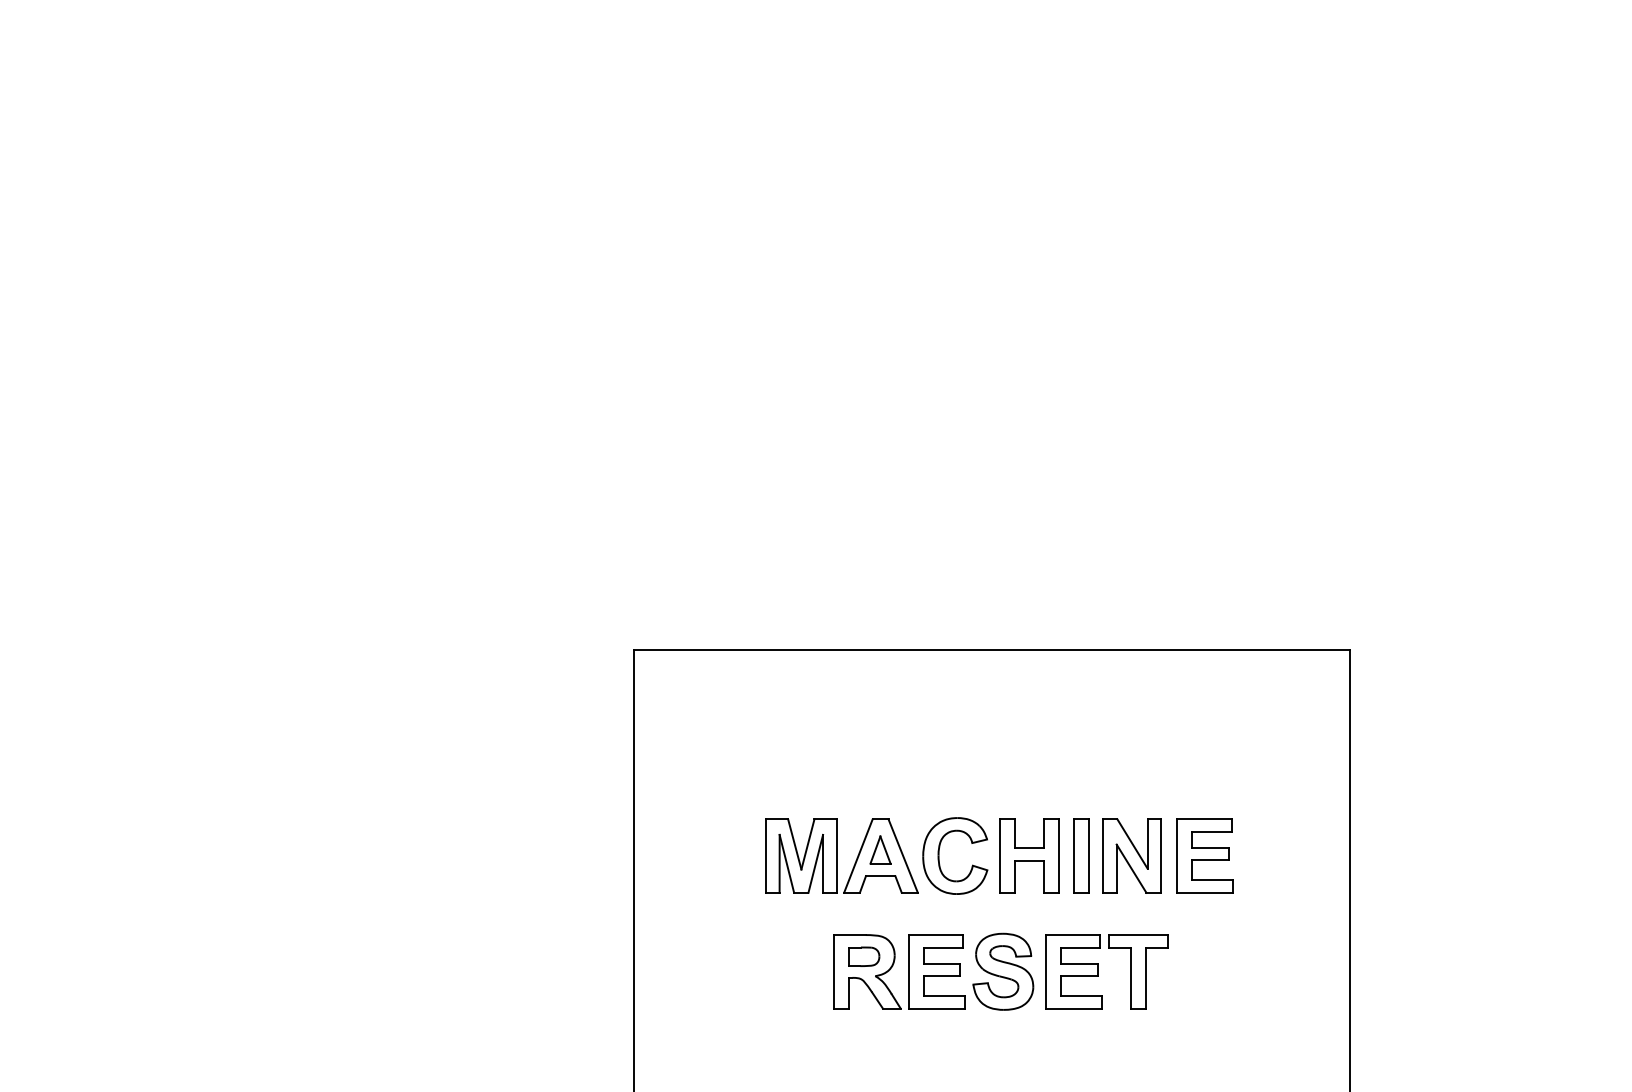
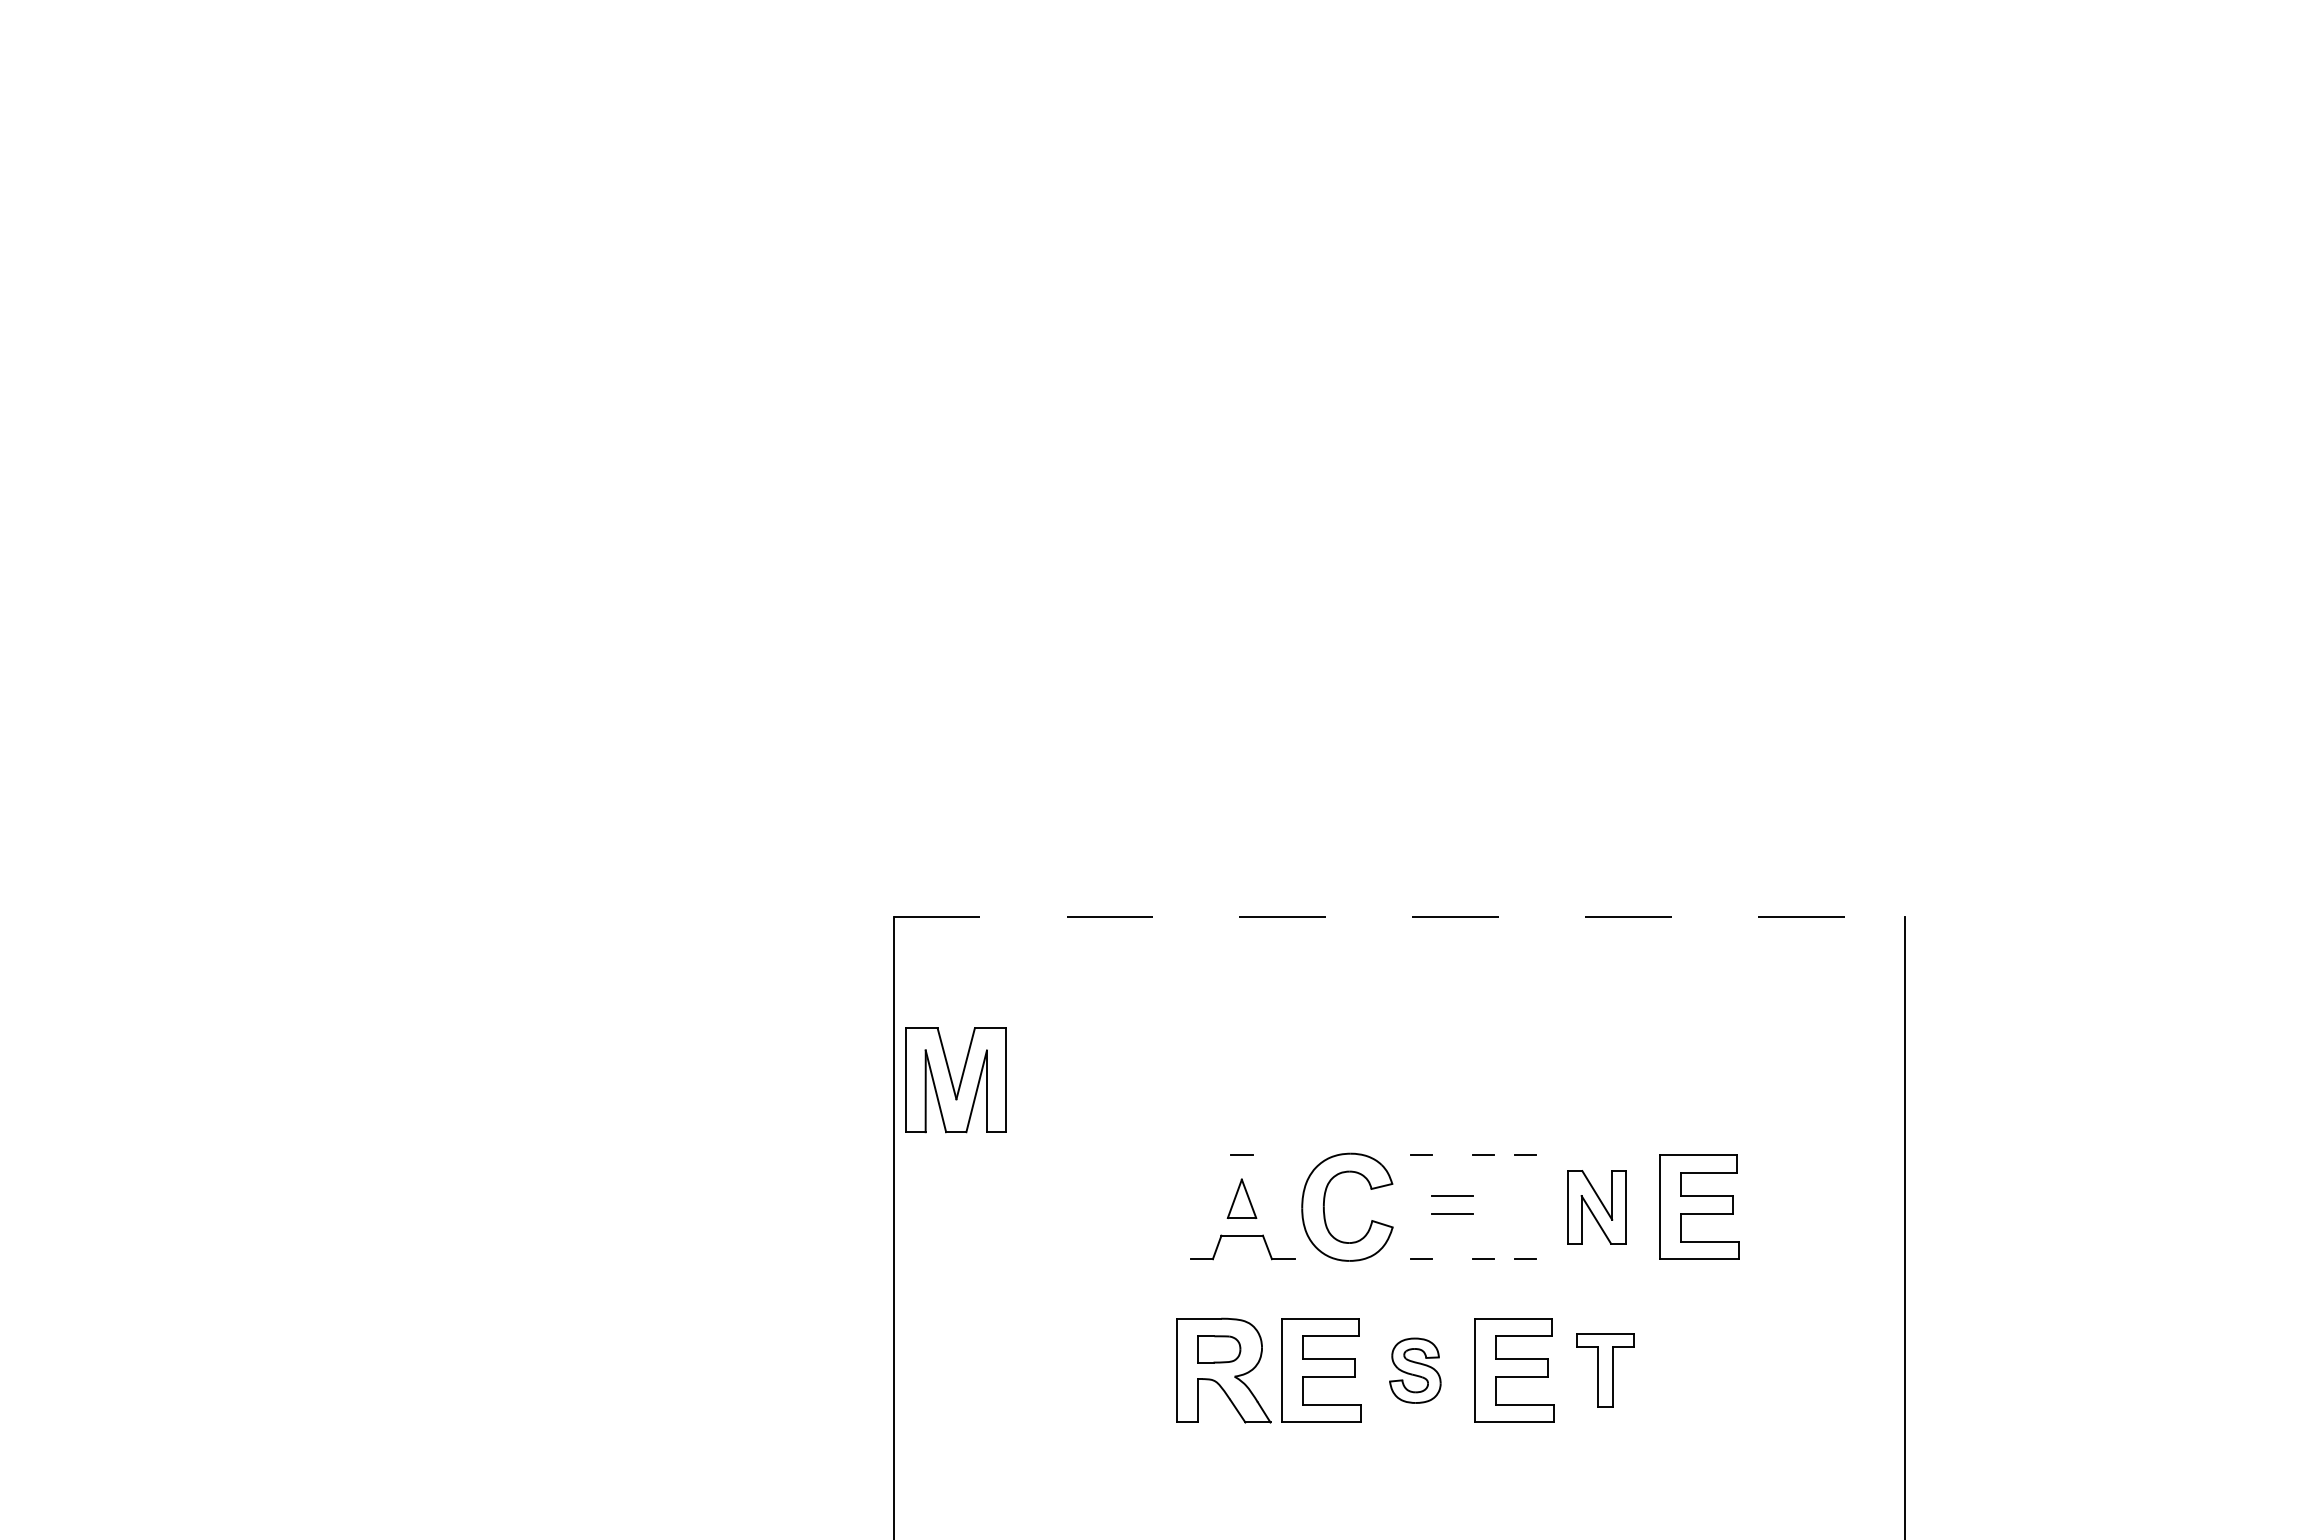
line: (992, 650) -> (1399, 917), solid -> dashed
line: (1014, 833) -> (1431, 1175), removed
line: (1043, 833) -> (1472, 1175), removed
part: (800, 856) -> (955, 1080), moved
line: (858, 856) -> (1210, 1207), removed
line: (902, 856) -> (1273, 1207), removed
line: (999, 856) -> (1410, 1207), removed
line: (1058, 856) -> (1493, 1207), removed
line: (1073, 856) -> (1514, 1207), removed
line: (1088, 856) -> (1535, 1207), removed
part: (1131, 856) -> (1596, 1207), size x0.7
line: (1014, 876) -> (1431, 1236), removed
line: (1043, 876) -> (1472, 1236), removed
part: (1003, 971) -> (1415, 1370), size x0.6
part: (1138, 971) -> (1605, 1370), size x0.7

